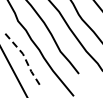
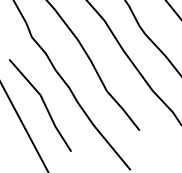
line: (25, 58) -> (44, 103), dashed -> solid

